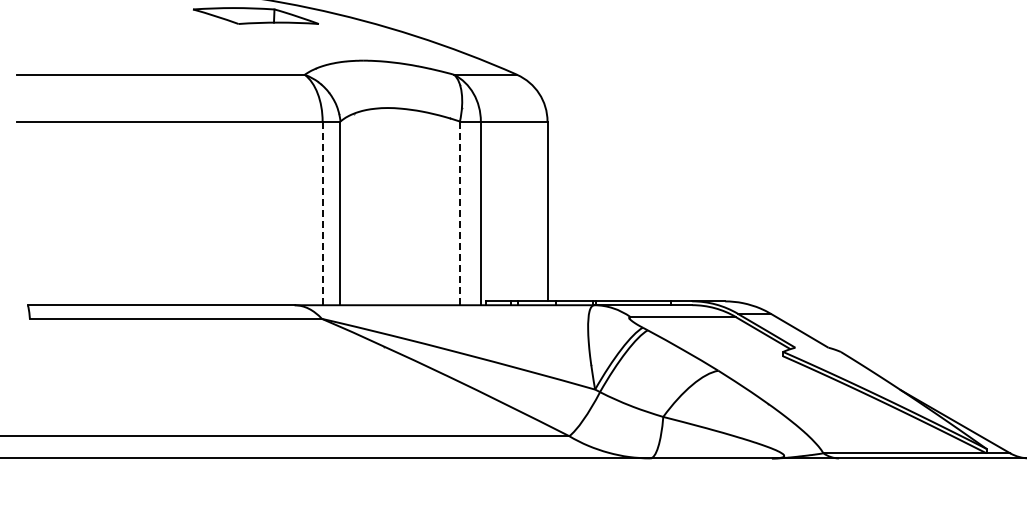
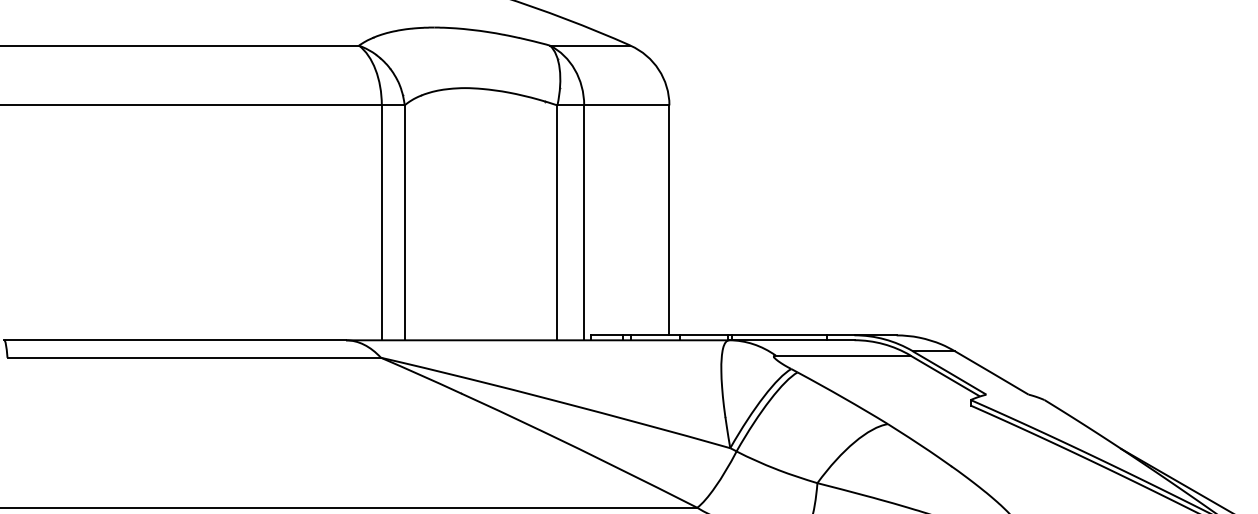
line: (322, 213) -> (381, 222), dashed -> solid
line: (459, 213) -> (556, 222), dashed -> solid

